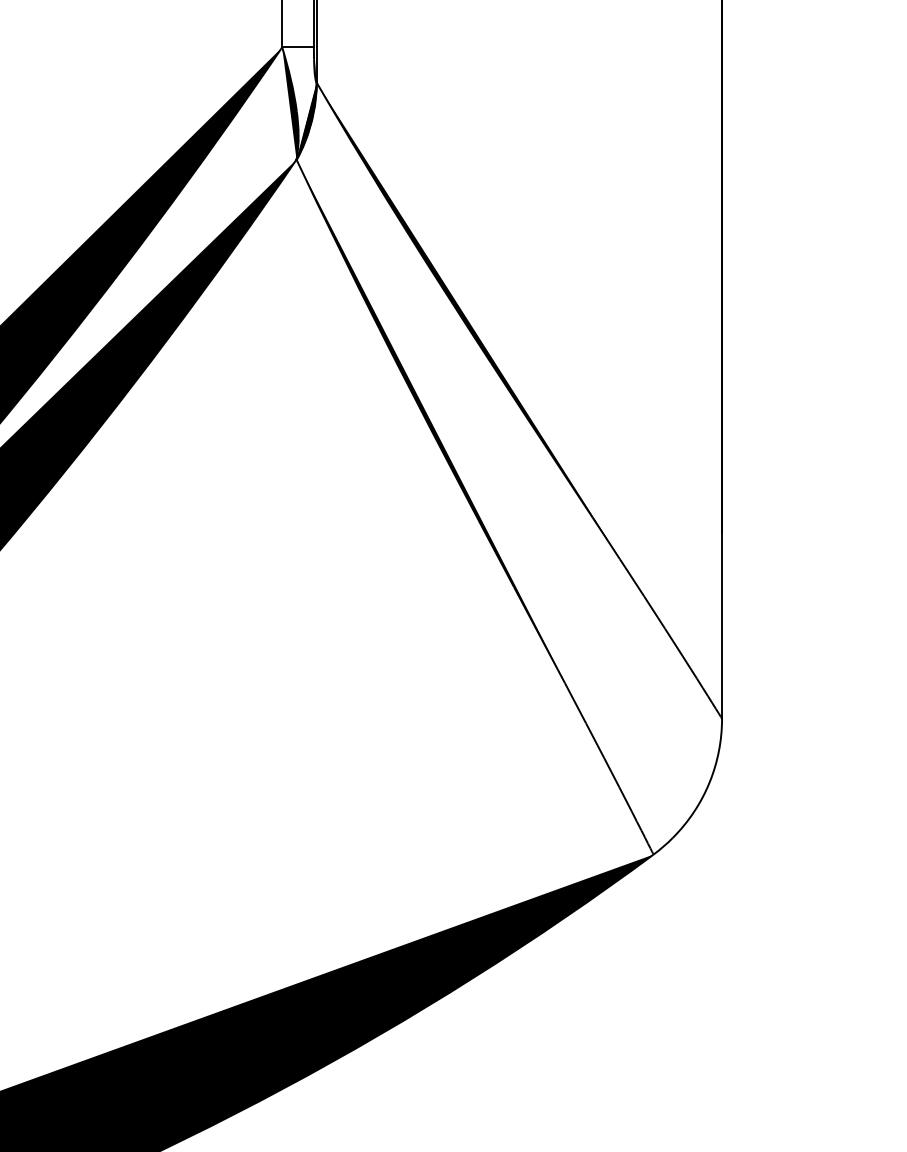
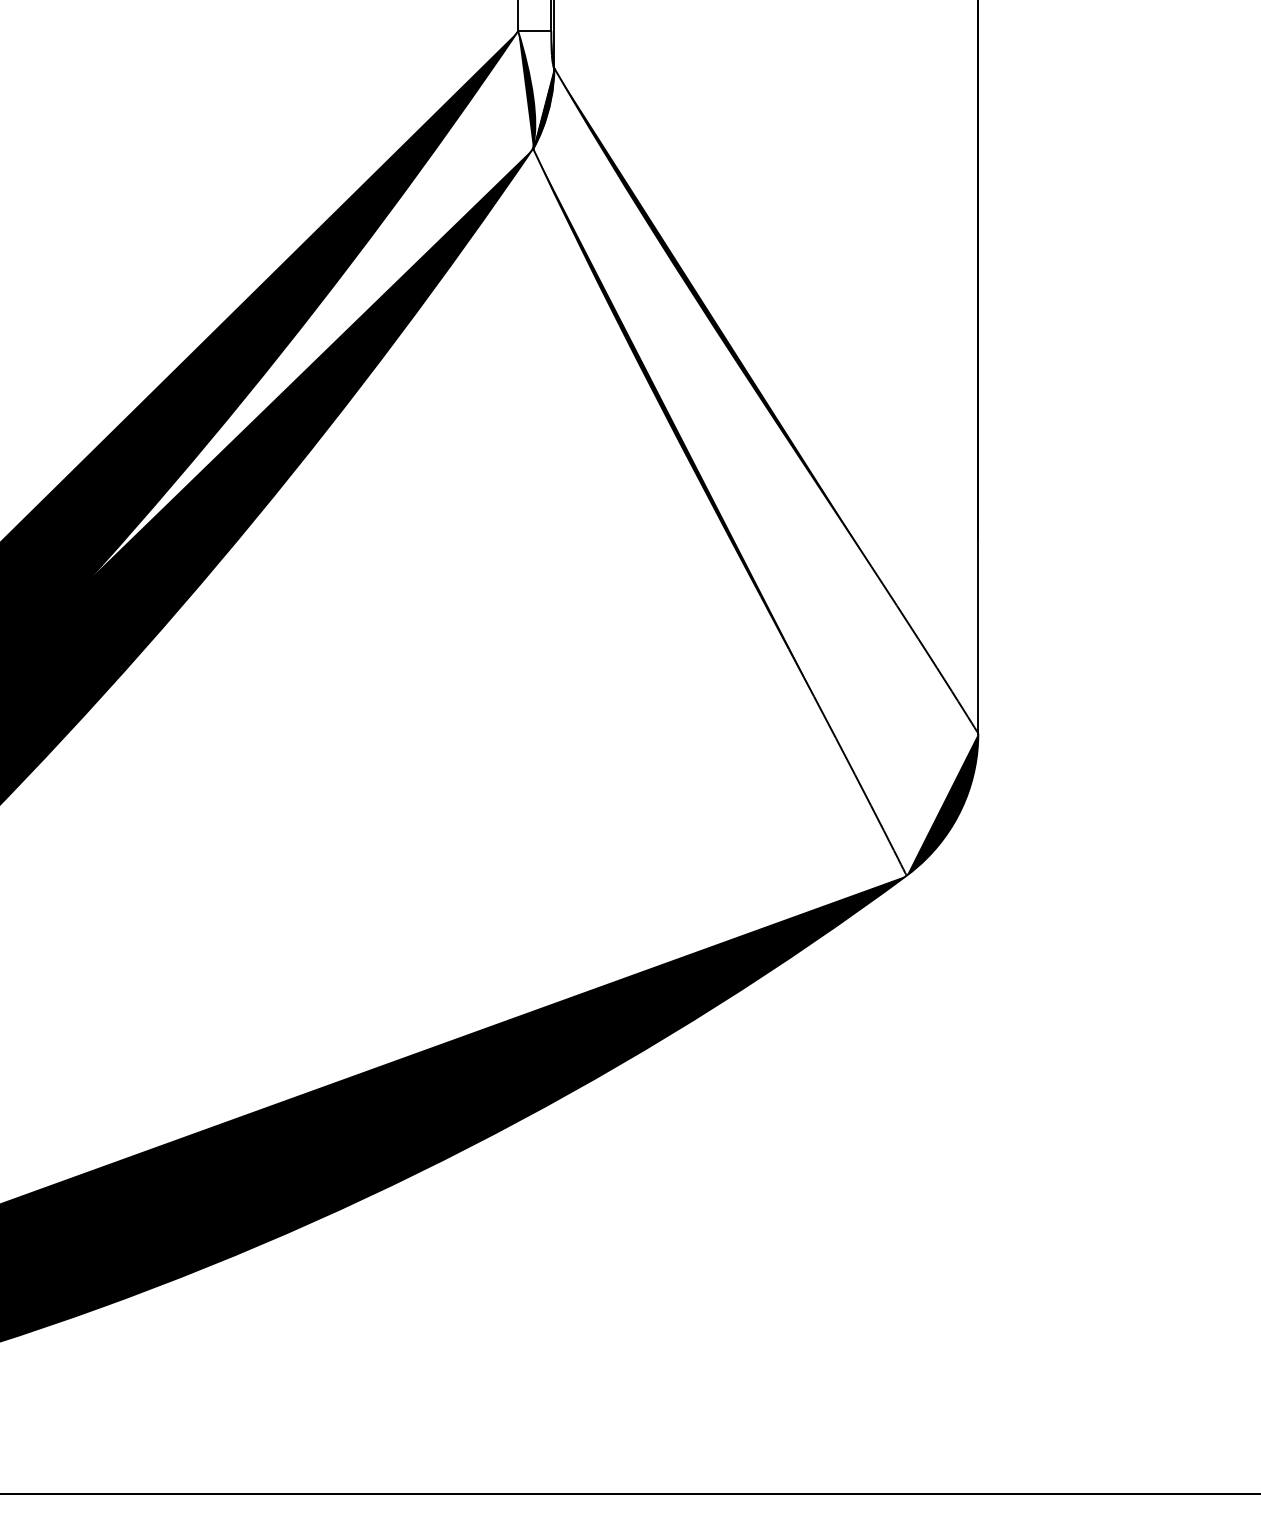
fill: (687, 786) -> (942, 804), added

